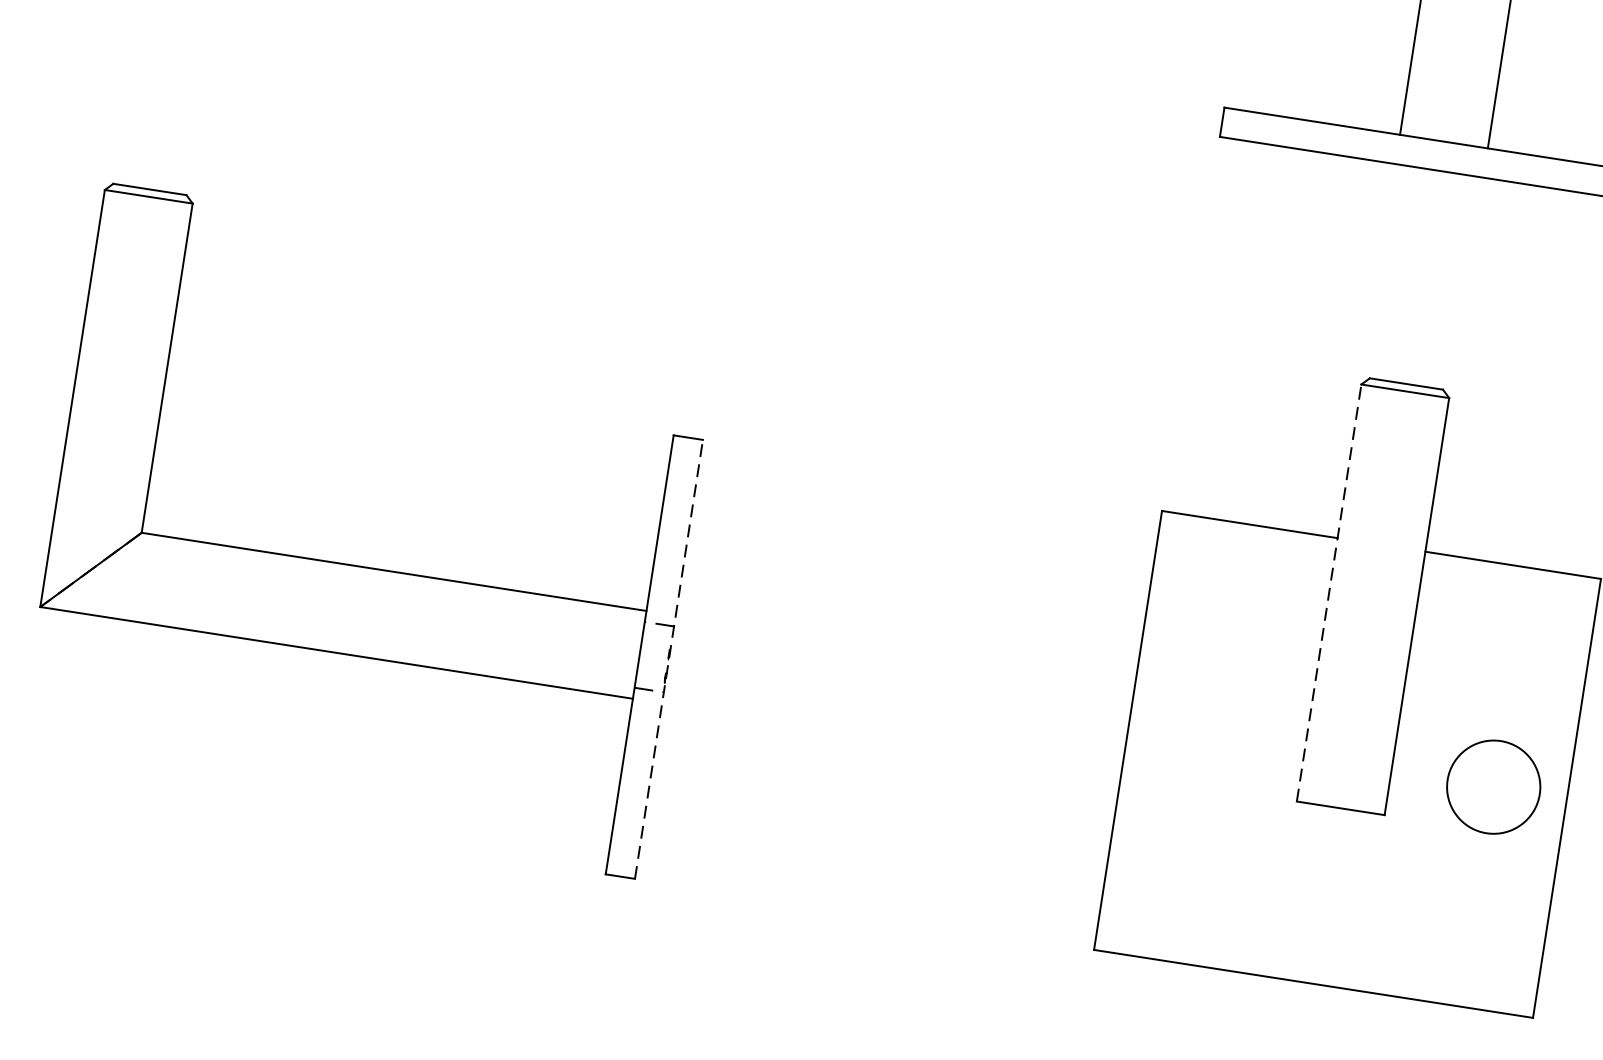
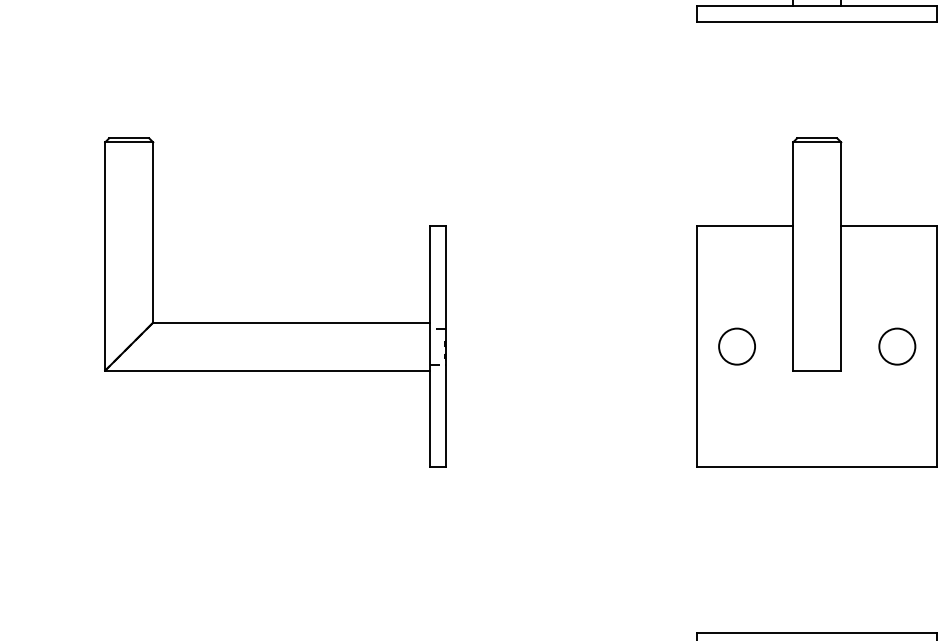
line: (1329, 593) -> (793, 256), dashed -> solid
line: (668, 659) -> (445, 346), dashed -> solid
circle: (1200, 741) -> (736, 346), added
circle: (1494, 786) -> (897, 346), size x0.71

